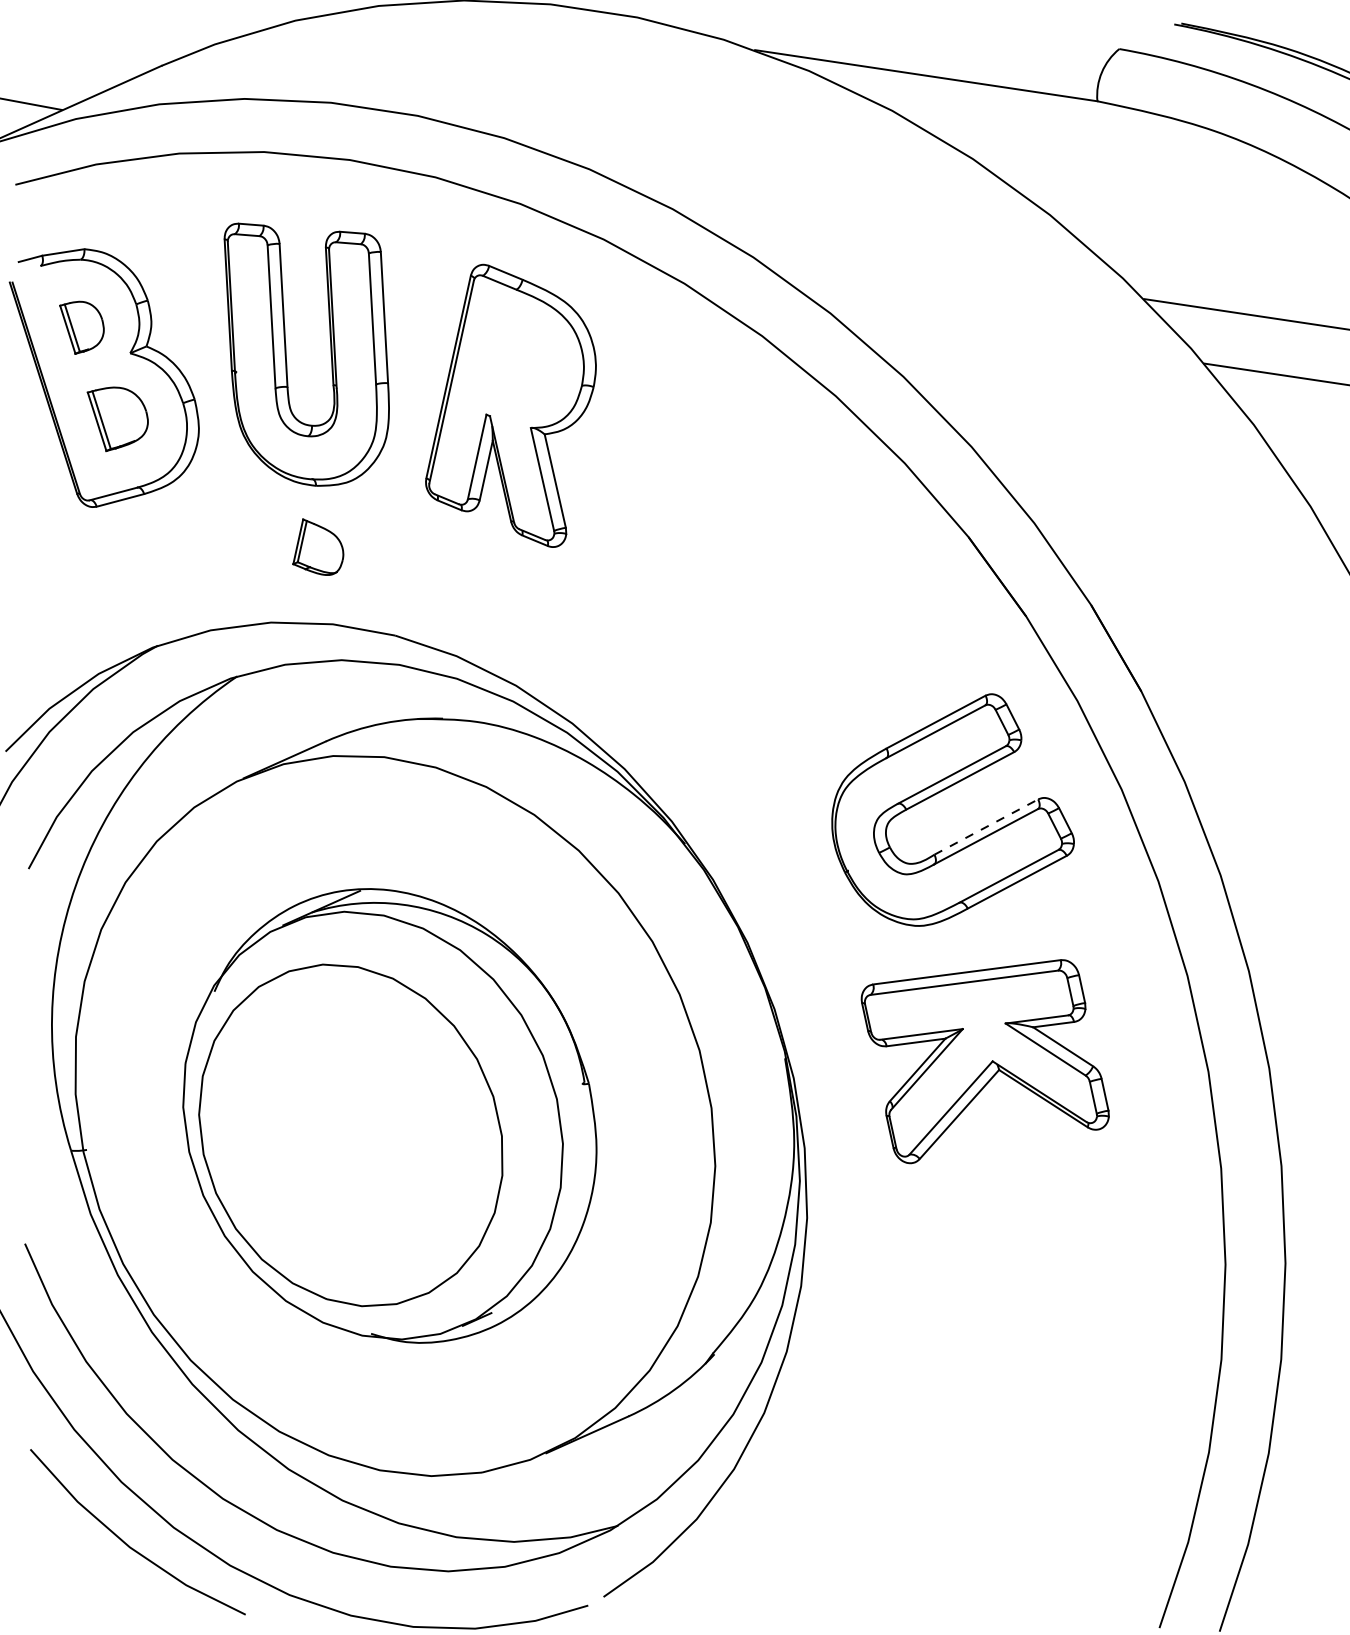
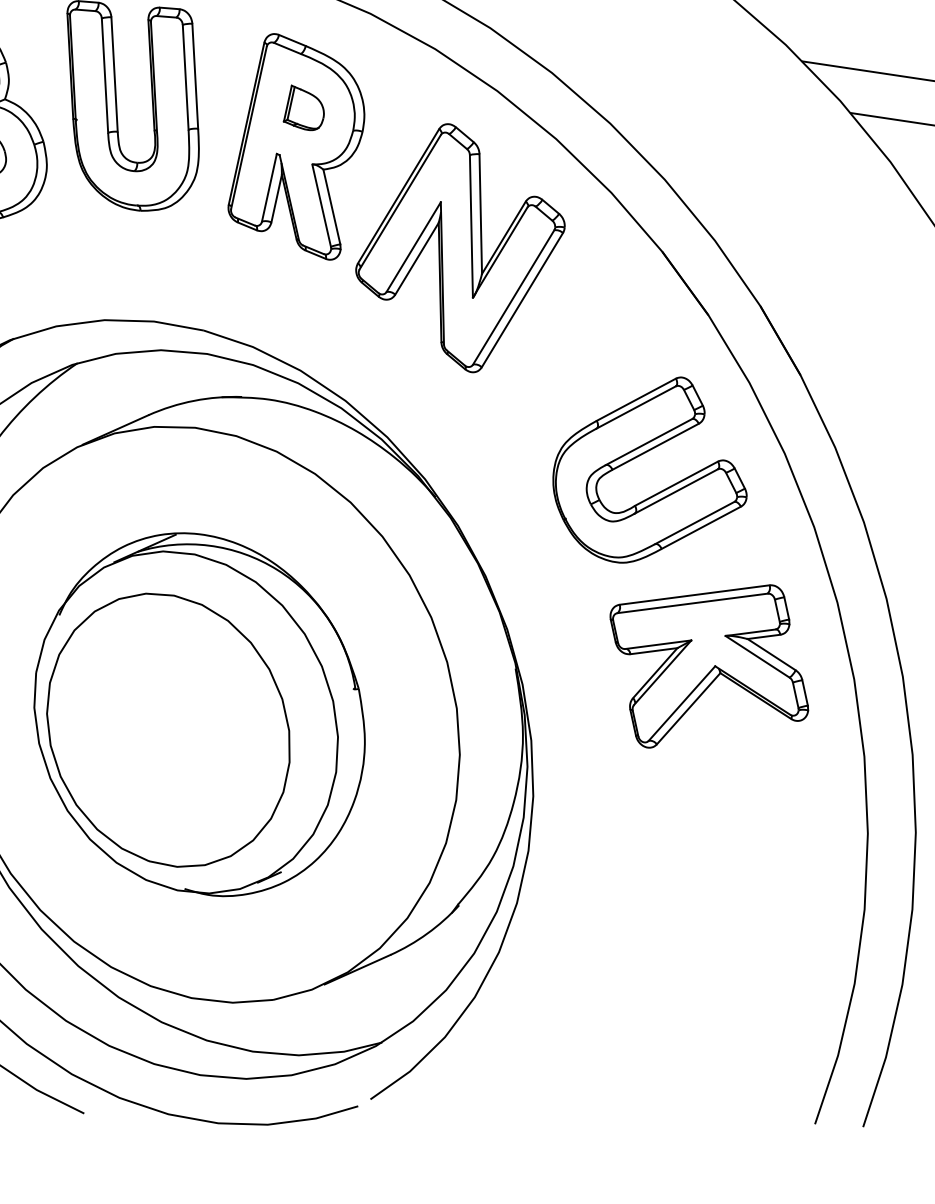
part: (715, 532) -> (459, 248), added
part: (318, 546) -> (304, 107), moved
line: (986, 827) -> (676, 484), dashed -> solid
part: (984, 1061) -> (708, 666), moved

